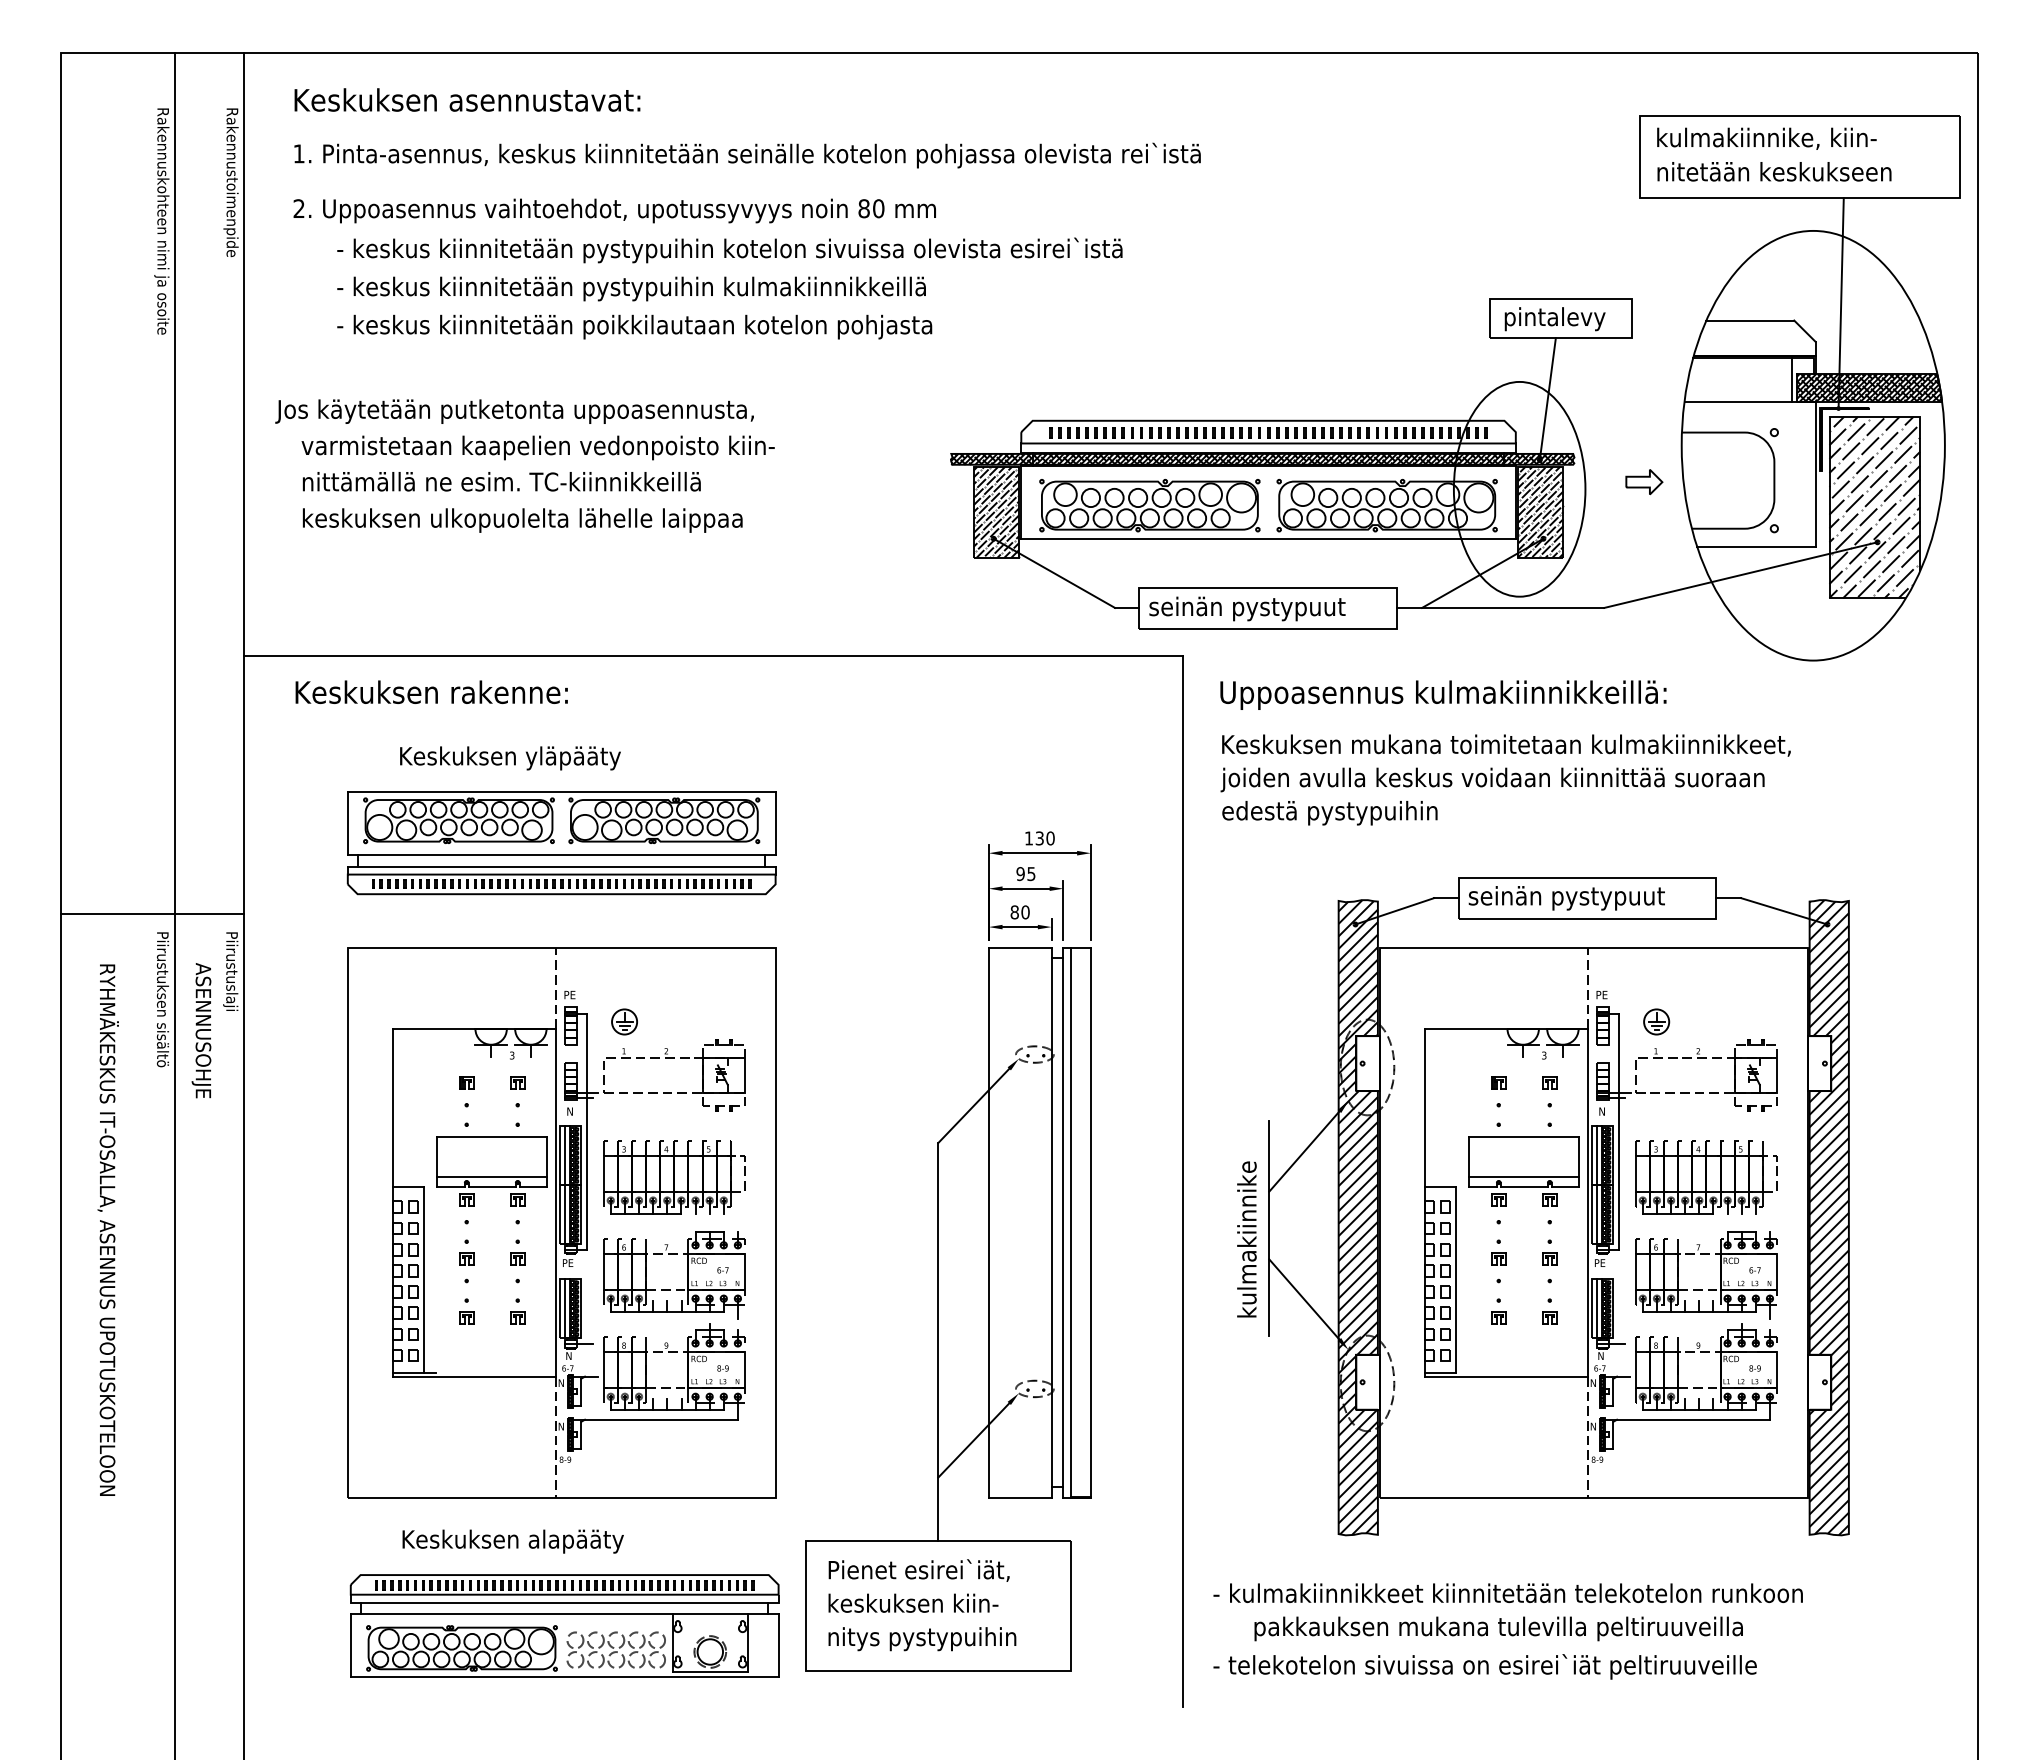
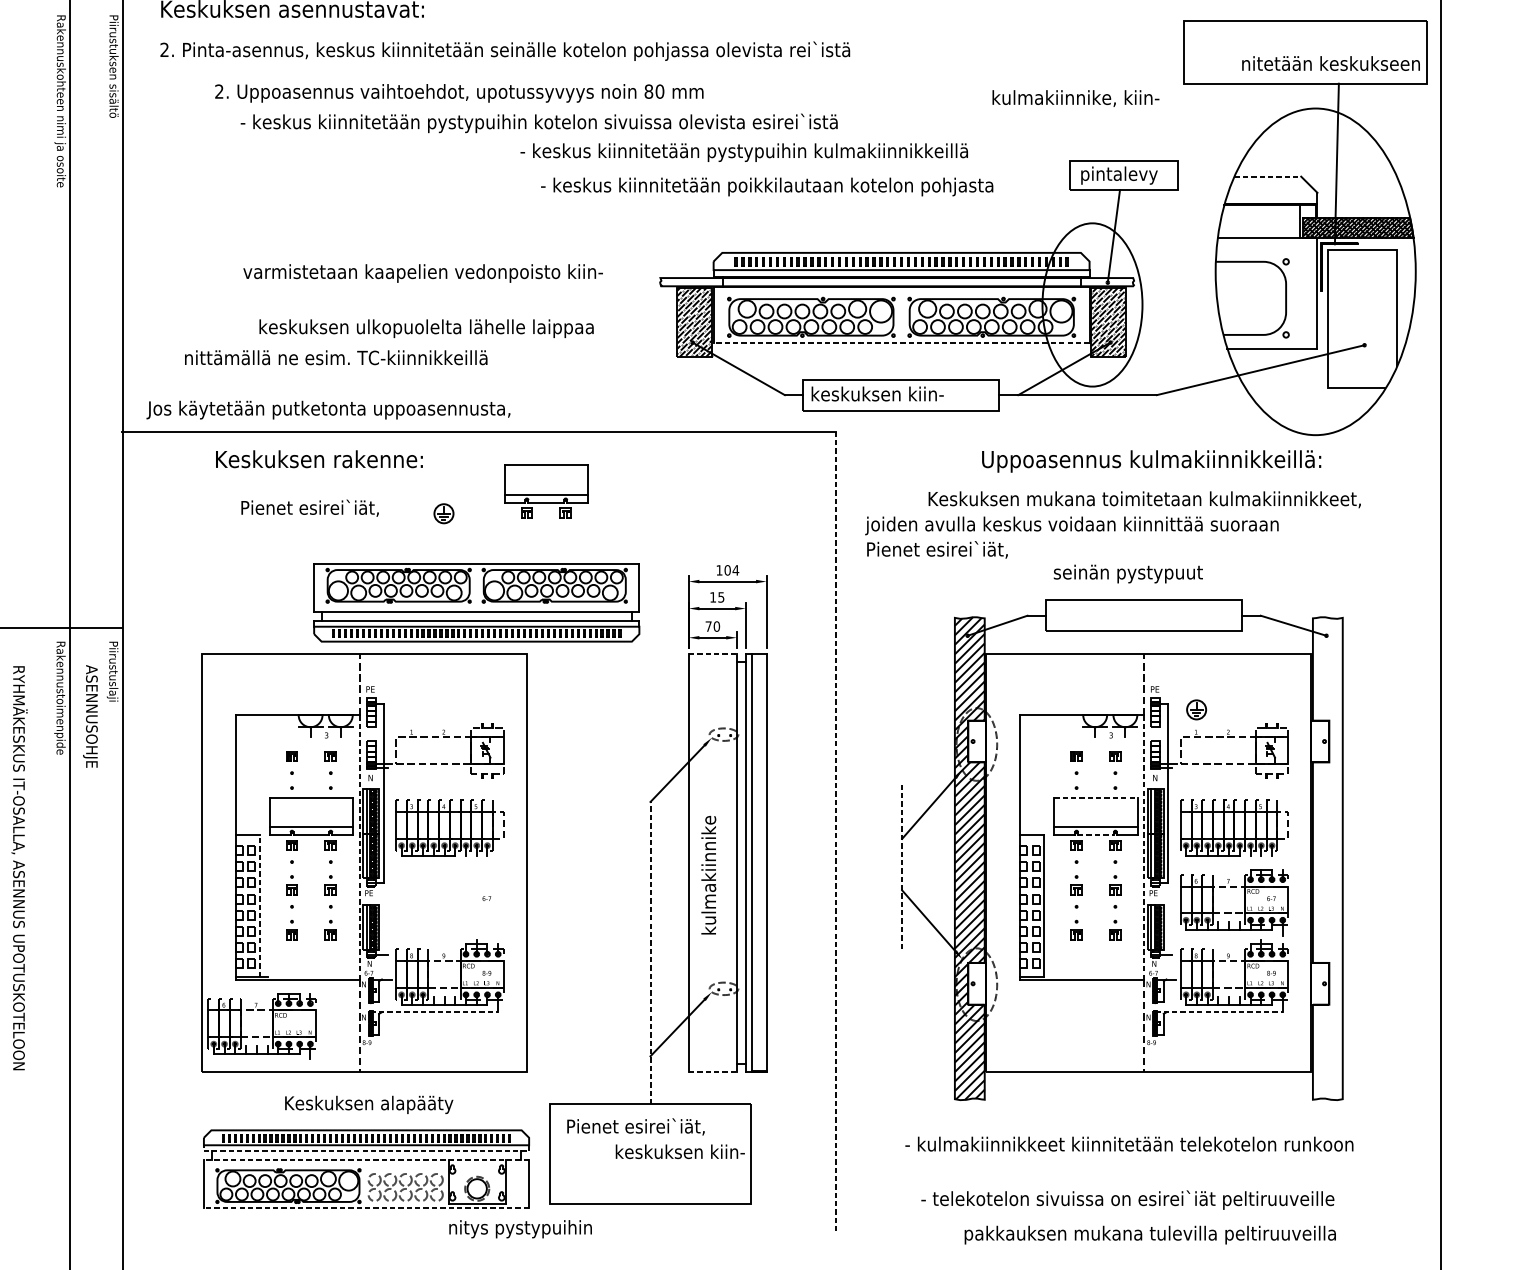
text: (1766, 138) -> (1075, 98), moved
text: (298, 153) -> (164, 49), 1. -> 2.
text: (1774, 171) -> (1331, 63), moved
text: (230, 183) -> (112, 72), Rakennustoimenpide -> Piirustuksen sisältö^J
text: (614, 210) -> (459, 93), moved
text: (729, 250) -> (538, 123), moved
text: (631, 288) -> (744, 152), moved
line: (1750, 320) -> (1267, 176), solid -> dashed
text: (634, 326) -> (767, 186), moved
text: (514, 411) -> (328, 410), moved
text: (537, 447) -> (422, 273), moved
hatch: (1262, 458) -> (896, 281), removed
text: (501, 481) -> (335, 357), moved
part: (1644, 481) -> (1187, 299), removed
hatch: (1874, 507) -> (1362, 318), removed
text: (522, 520) -> (426, 328), moved
line: (1268, 538) -> (901, 342), solid -> dashed
text: (1247, 608) -> (885, 395), seinän pystypuut -> keskuksen kiin-
text: (431, 691) -> (319, 458), moved
text: (1443, 694) -> (1151, 460), moved
part: (800, 734) -> (545, 491), added
text: (1506, 745) -> (1144, 499), moved
text: (511, 757) -> (326, 508), Keskuksen yläpääty -> Pienet esirei`iät,
text: (1329, 812) -> (947, 550), edestä pystypuihin -> Pienet esirei`iät,
text: (1044, 838) -> (731, 570), 130 -> 104
part: (561, 843) -> (476, 603), moved
text: (1020, 874) -> (713, 597), 95 -> 15
text: (1566, 898) -> (1128, 574), moved
text: (1014, 912) -> (708, 626), 80 -> 70
line: (1020, 948) -> (713, 654), solid -> dashed
text: (161, 1007) -> (60, 698), Piirustuksen sisältö^J -> Rakennustoimenpide
part: (624, 1021) -> (443, 513), moved
line: (1524, 1137) -> (1096, 797), solid -> dashed
line: (1182, 1181) -> (836, 831), solid -> dashed
line: (1524, 1186) -> (1096, 834), solid -> dashed
line: (555, 1202) -> (359, 847), solid -> dashed
line: (1587, 1202) -> (1144, 847), solid -> dashed
hatch: (1828, 1217) -> (1327, 858), removed
line: (1269, 1228) -> (902, 866), solid -> dashed
text: (1246, 1239) -> (708, 875), moved
part: (687, 1275) -> (272, 1026), moved
line: (424, 1279) -> (259, 905), solid -> dashed
line: (938, 1342) -> (650, 953), solid -> dashed
line: (654, 1419) -> (434, 1012), solid -> dashed
line: (1686, 1419) -> (1219, 1012), solid -> dashed
line: (1020, 1497) -> (713, 1071), solid -> dashed
text: (512, 1541) -> (368, 1104), moved
text: (1507, 1593) -> (1128, 1144), moved
line: (564, 1602) -> (366, 1151), solid -> dashed
text: (913, 1602) -> (680, 1151), moved
line: (564, 1614) -> (366, 1160), solid -> dashed
text: (1498, 1628) -> (1150, 1234), moved
text: (922, 1639) -> (520, 1229), moved
text: (1484, 1666) -> (1127, 1199), moved
line: (564, 1677) -> (366, 1208), solid -> dashed

